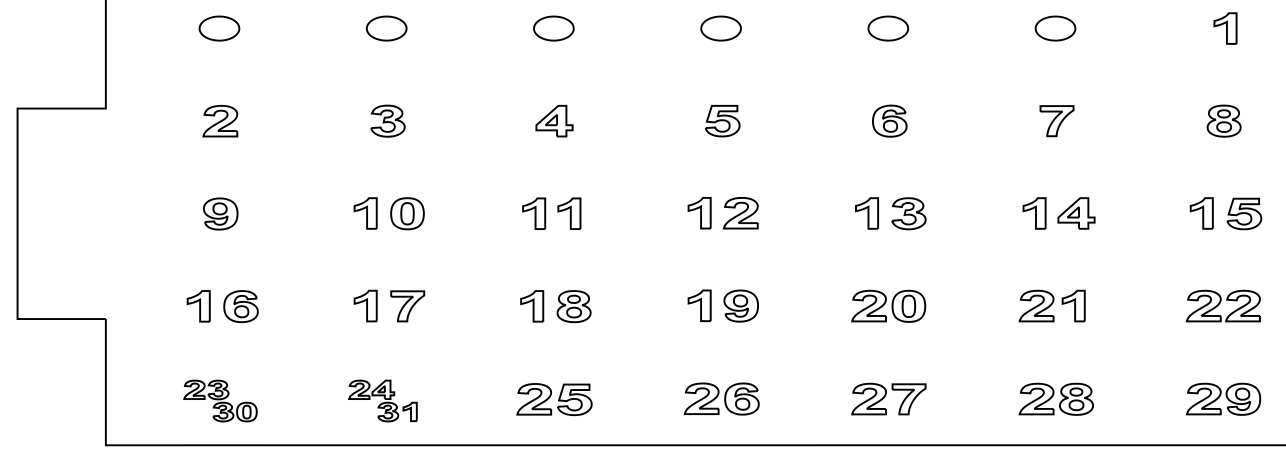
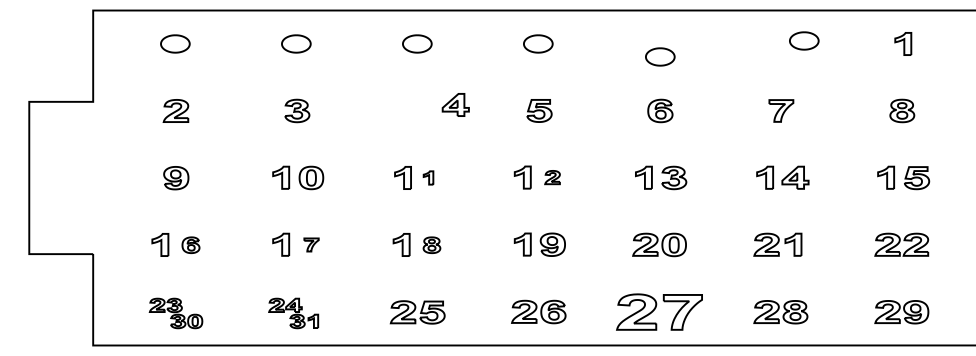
part: (888, 27) -> (660, 56), moved
part: (1055, 27) -> (804, 40), moved
part: (554, 120) -> (455, 104), moved
part: (569, 213) -> (428, 177), size x0.6
part: (740, 213) -> (552, 177), size x0.6
part: (407, 305) -> (311, 244), size x0.6
part: (240, 307) -> (190, 245), size x0.7
part: (573, 307) -> (431, 245), size x0.7
part: (888, 398) -> (659, 311), size x1.6

